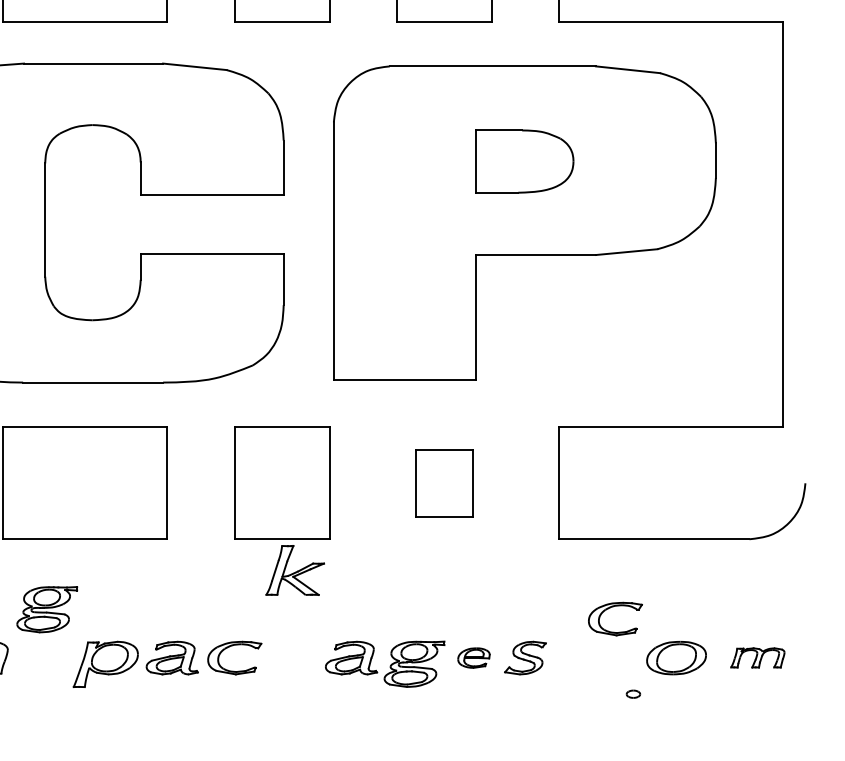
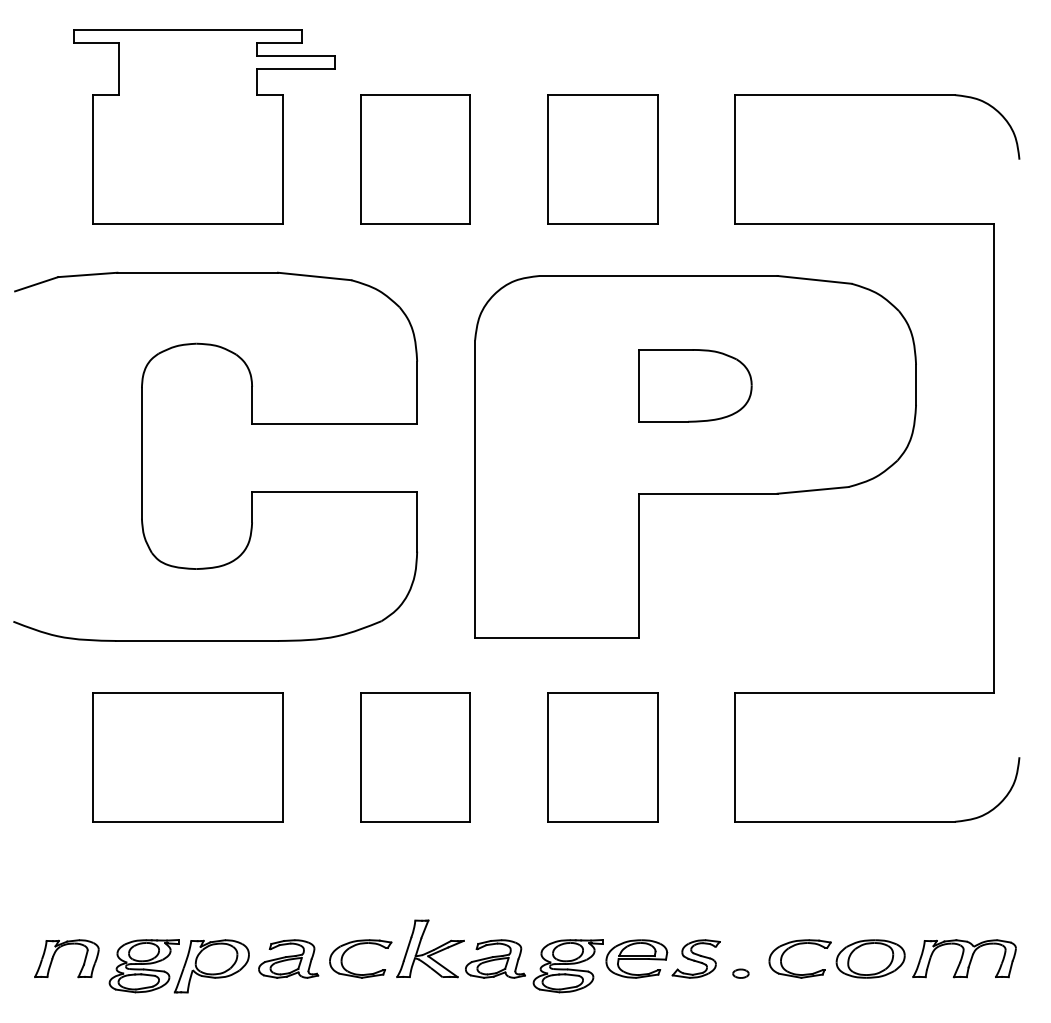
part: (444, 483) -> (602, 757), size x1.67
part: (295, 570) -> (430, 948), moved
part: (610, 608) -> (794, 946), moved
part: (46, 610) -> (143, 966), moved
part: (473, 657) -> (636, 958), size x1.67
part: (757, 657) -> (964, 958), size x1.67
part: (633, 694) -> (740, 973), moved

